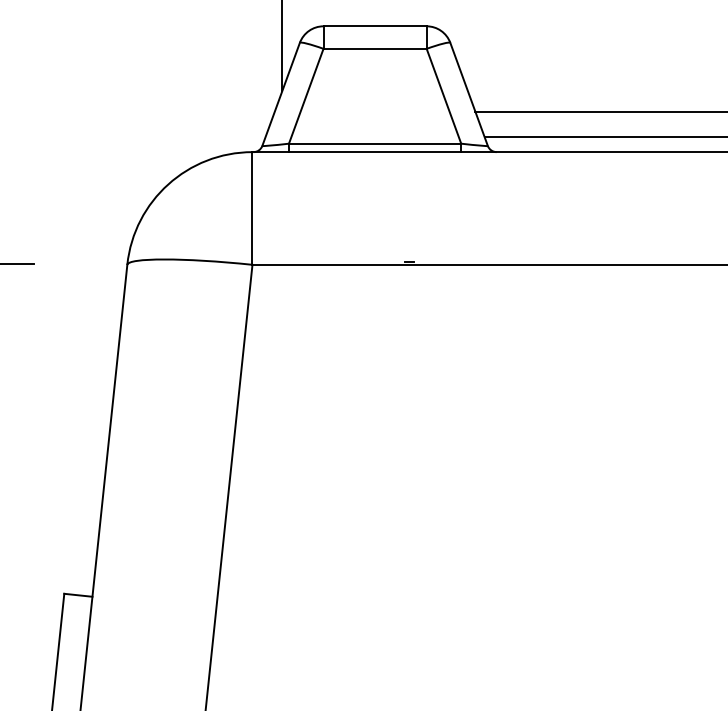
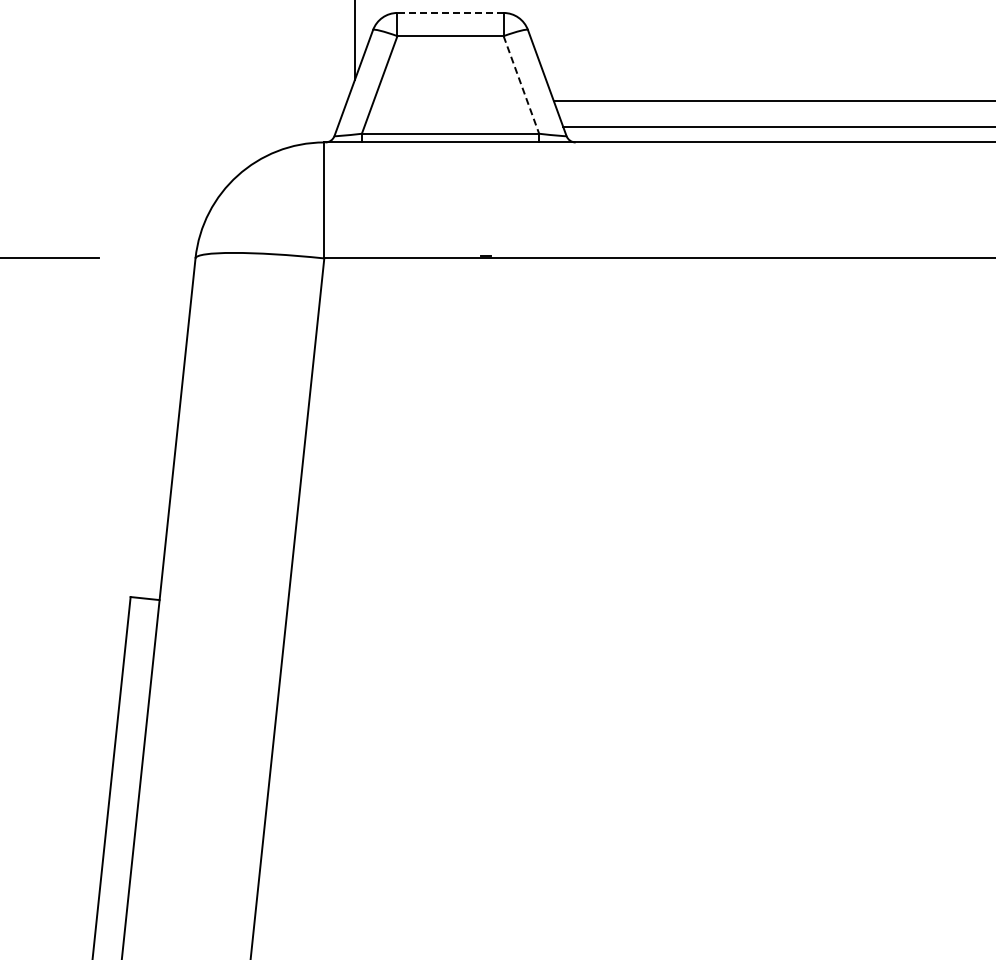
line: (375, 25) -> (450, 12), solid -> dashed
line: (444, 95) -> (521, 84), solid -> dashed

